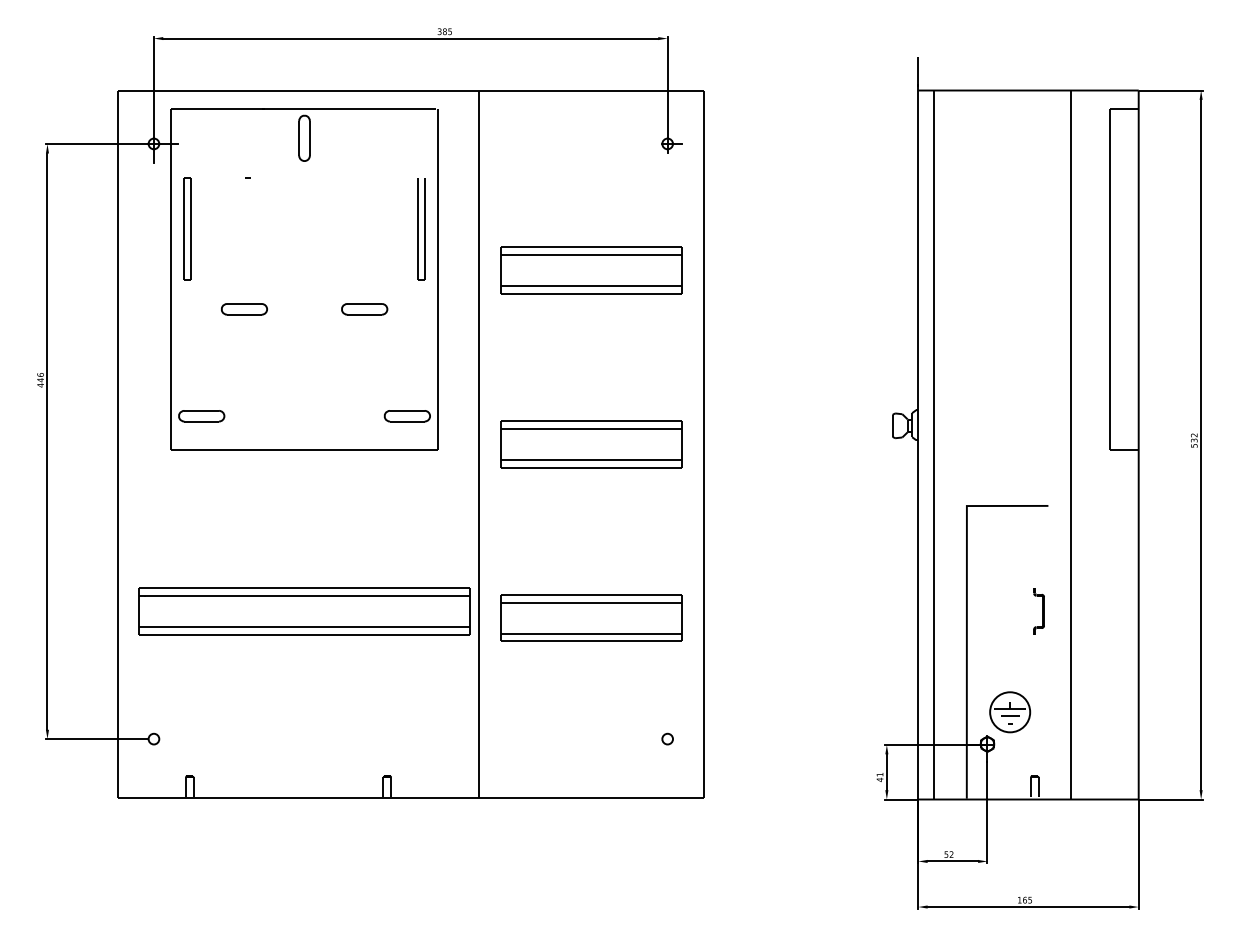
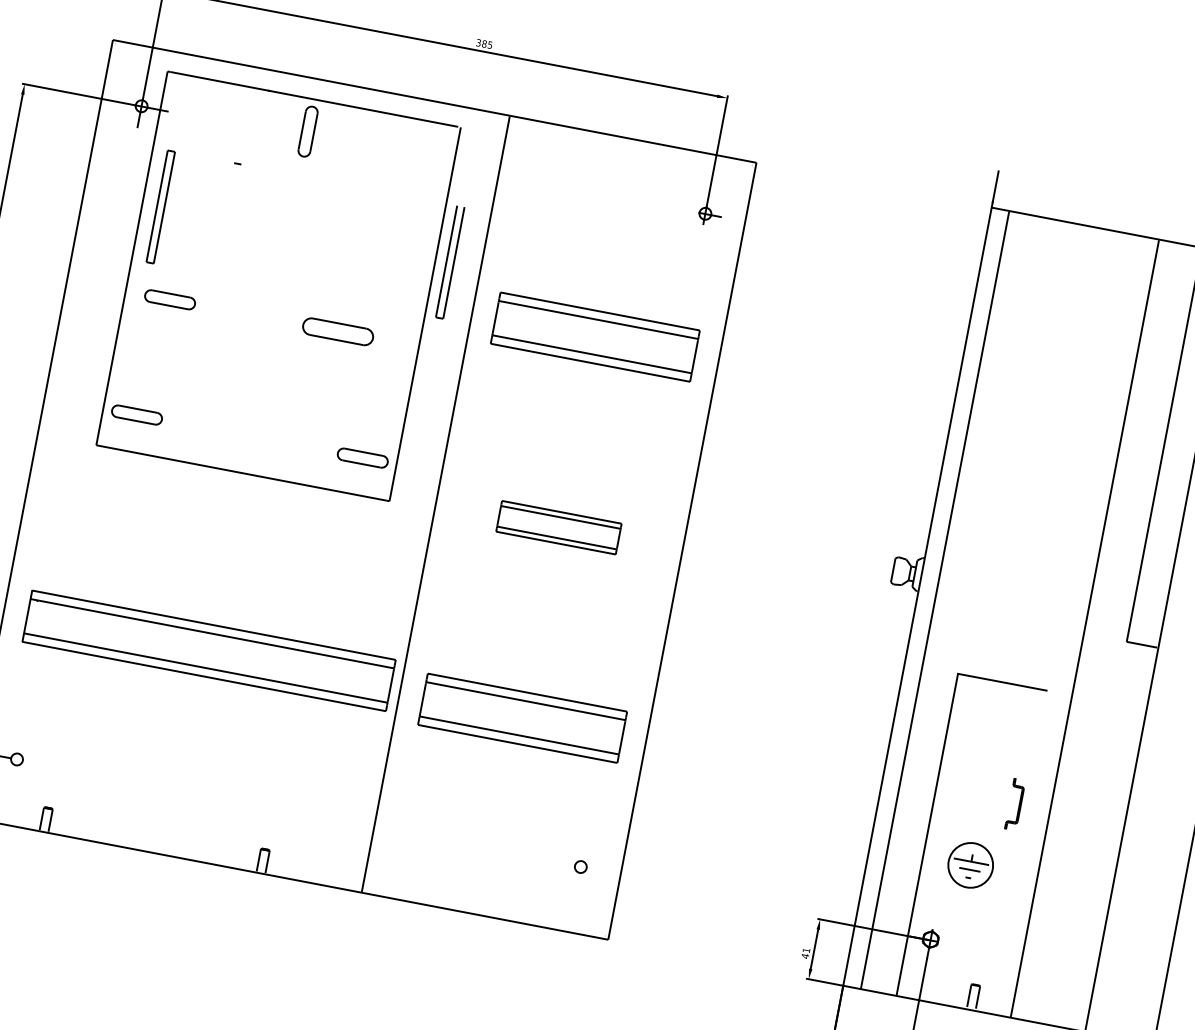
part: (421, 229) -> (450, 262), moved
part: (244, 309) -> (170, 300), moved
part: (364, 309) -> (338, 332), size x1.4
part: (591, 444) -> (558, 527), size x0.6
part: (1010, 712) -> (971, 865), moved

